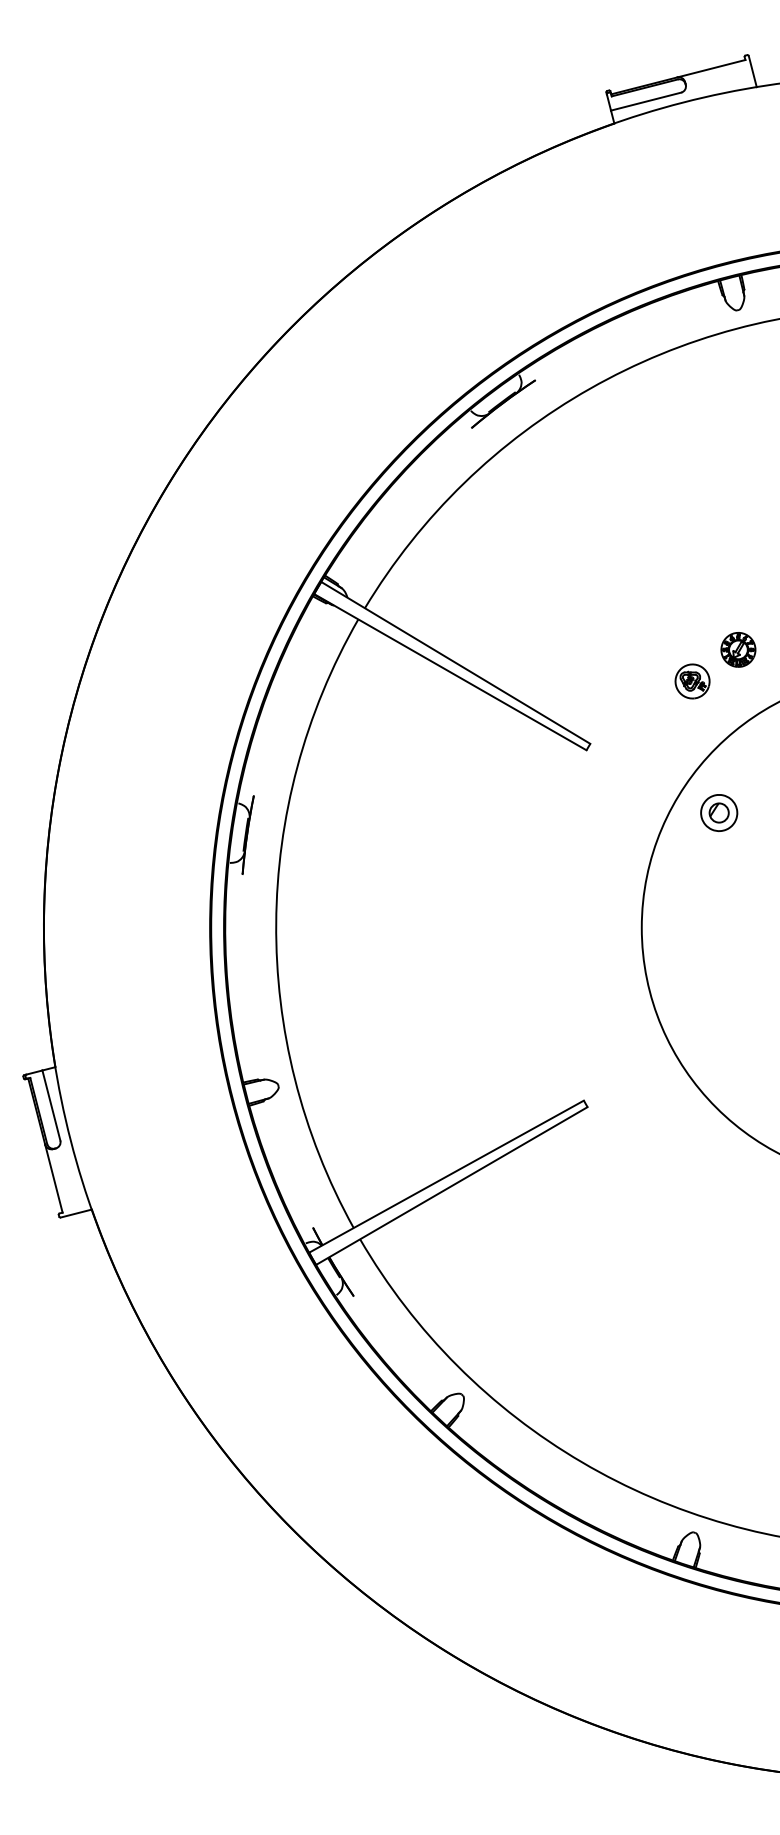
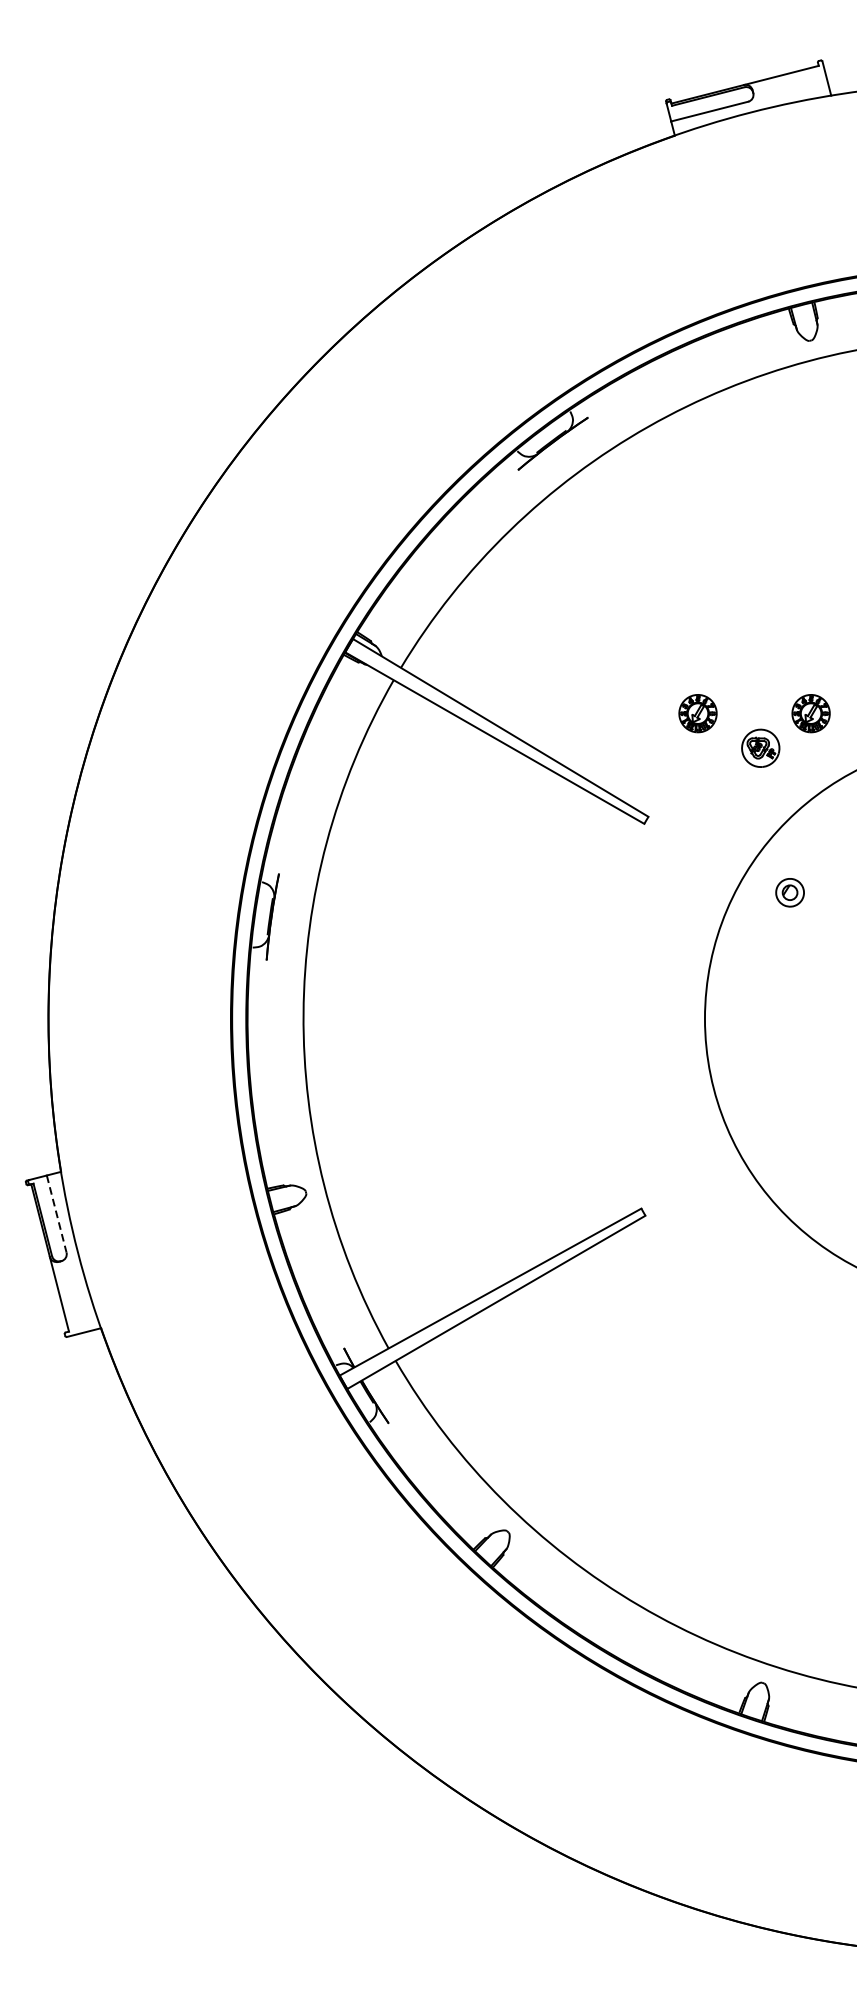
part: (635, 649) -> (698, 713), added
part: (719, 812) -> (790, 892), size x0.7
line: (51, 1106) -> (56, 1215), solid -> dashed

